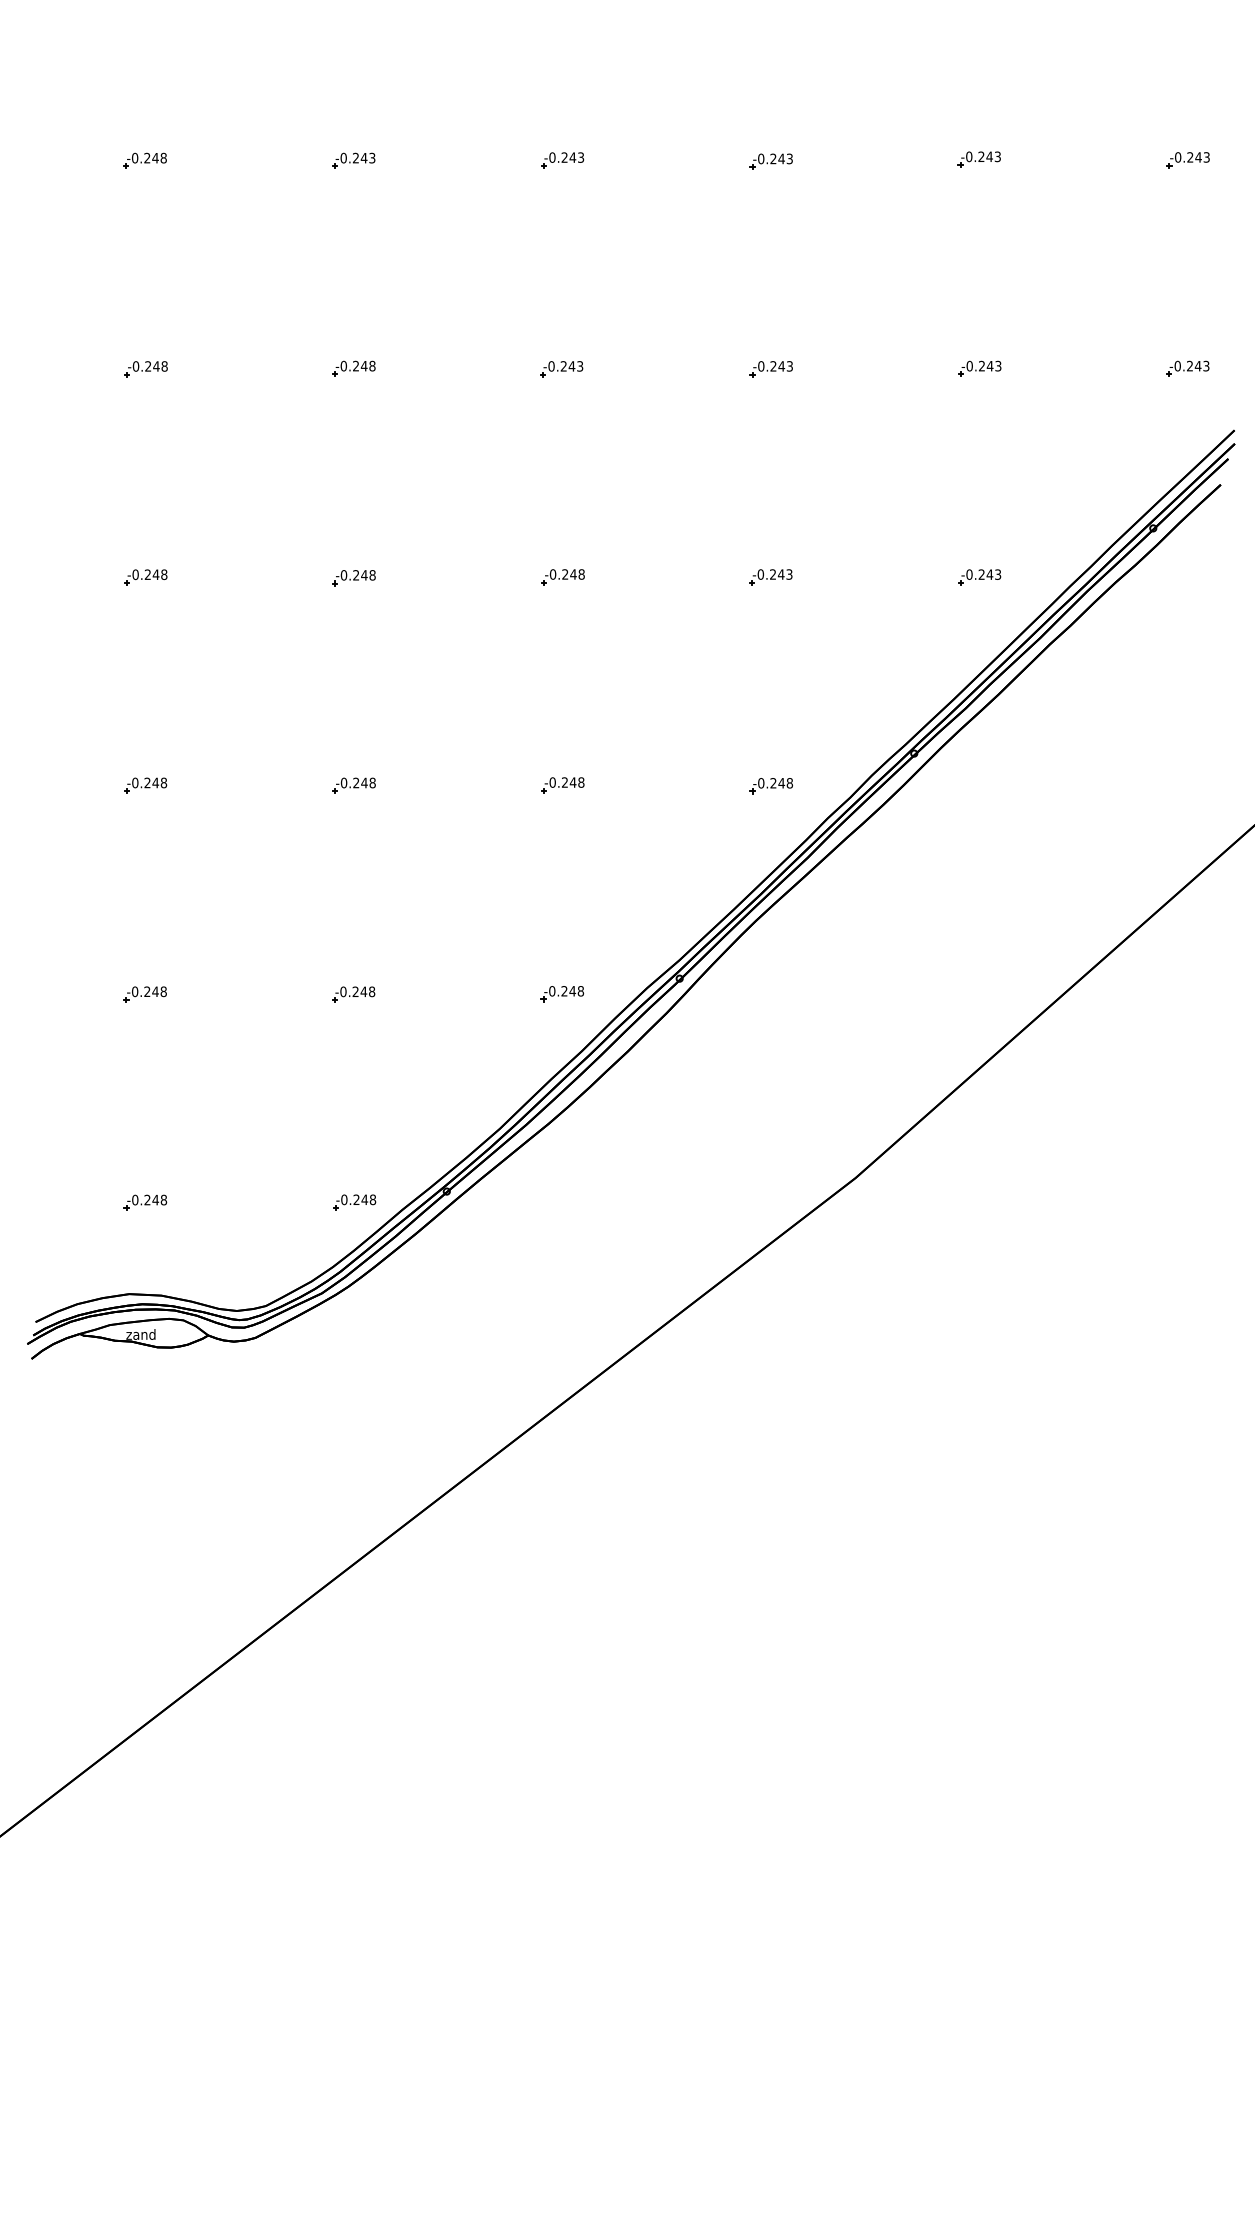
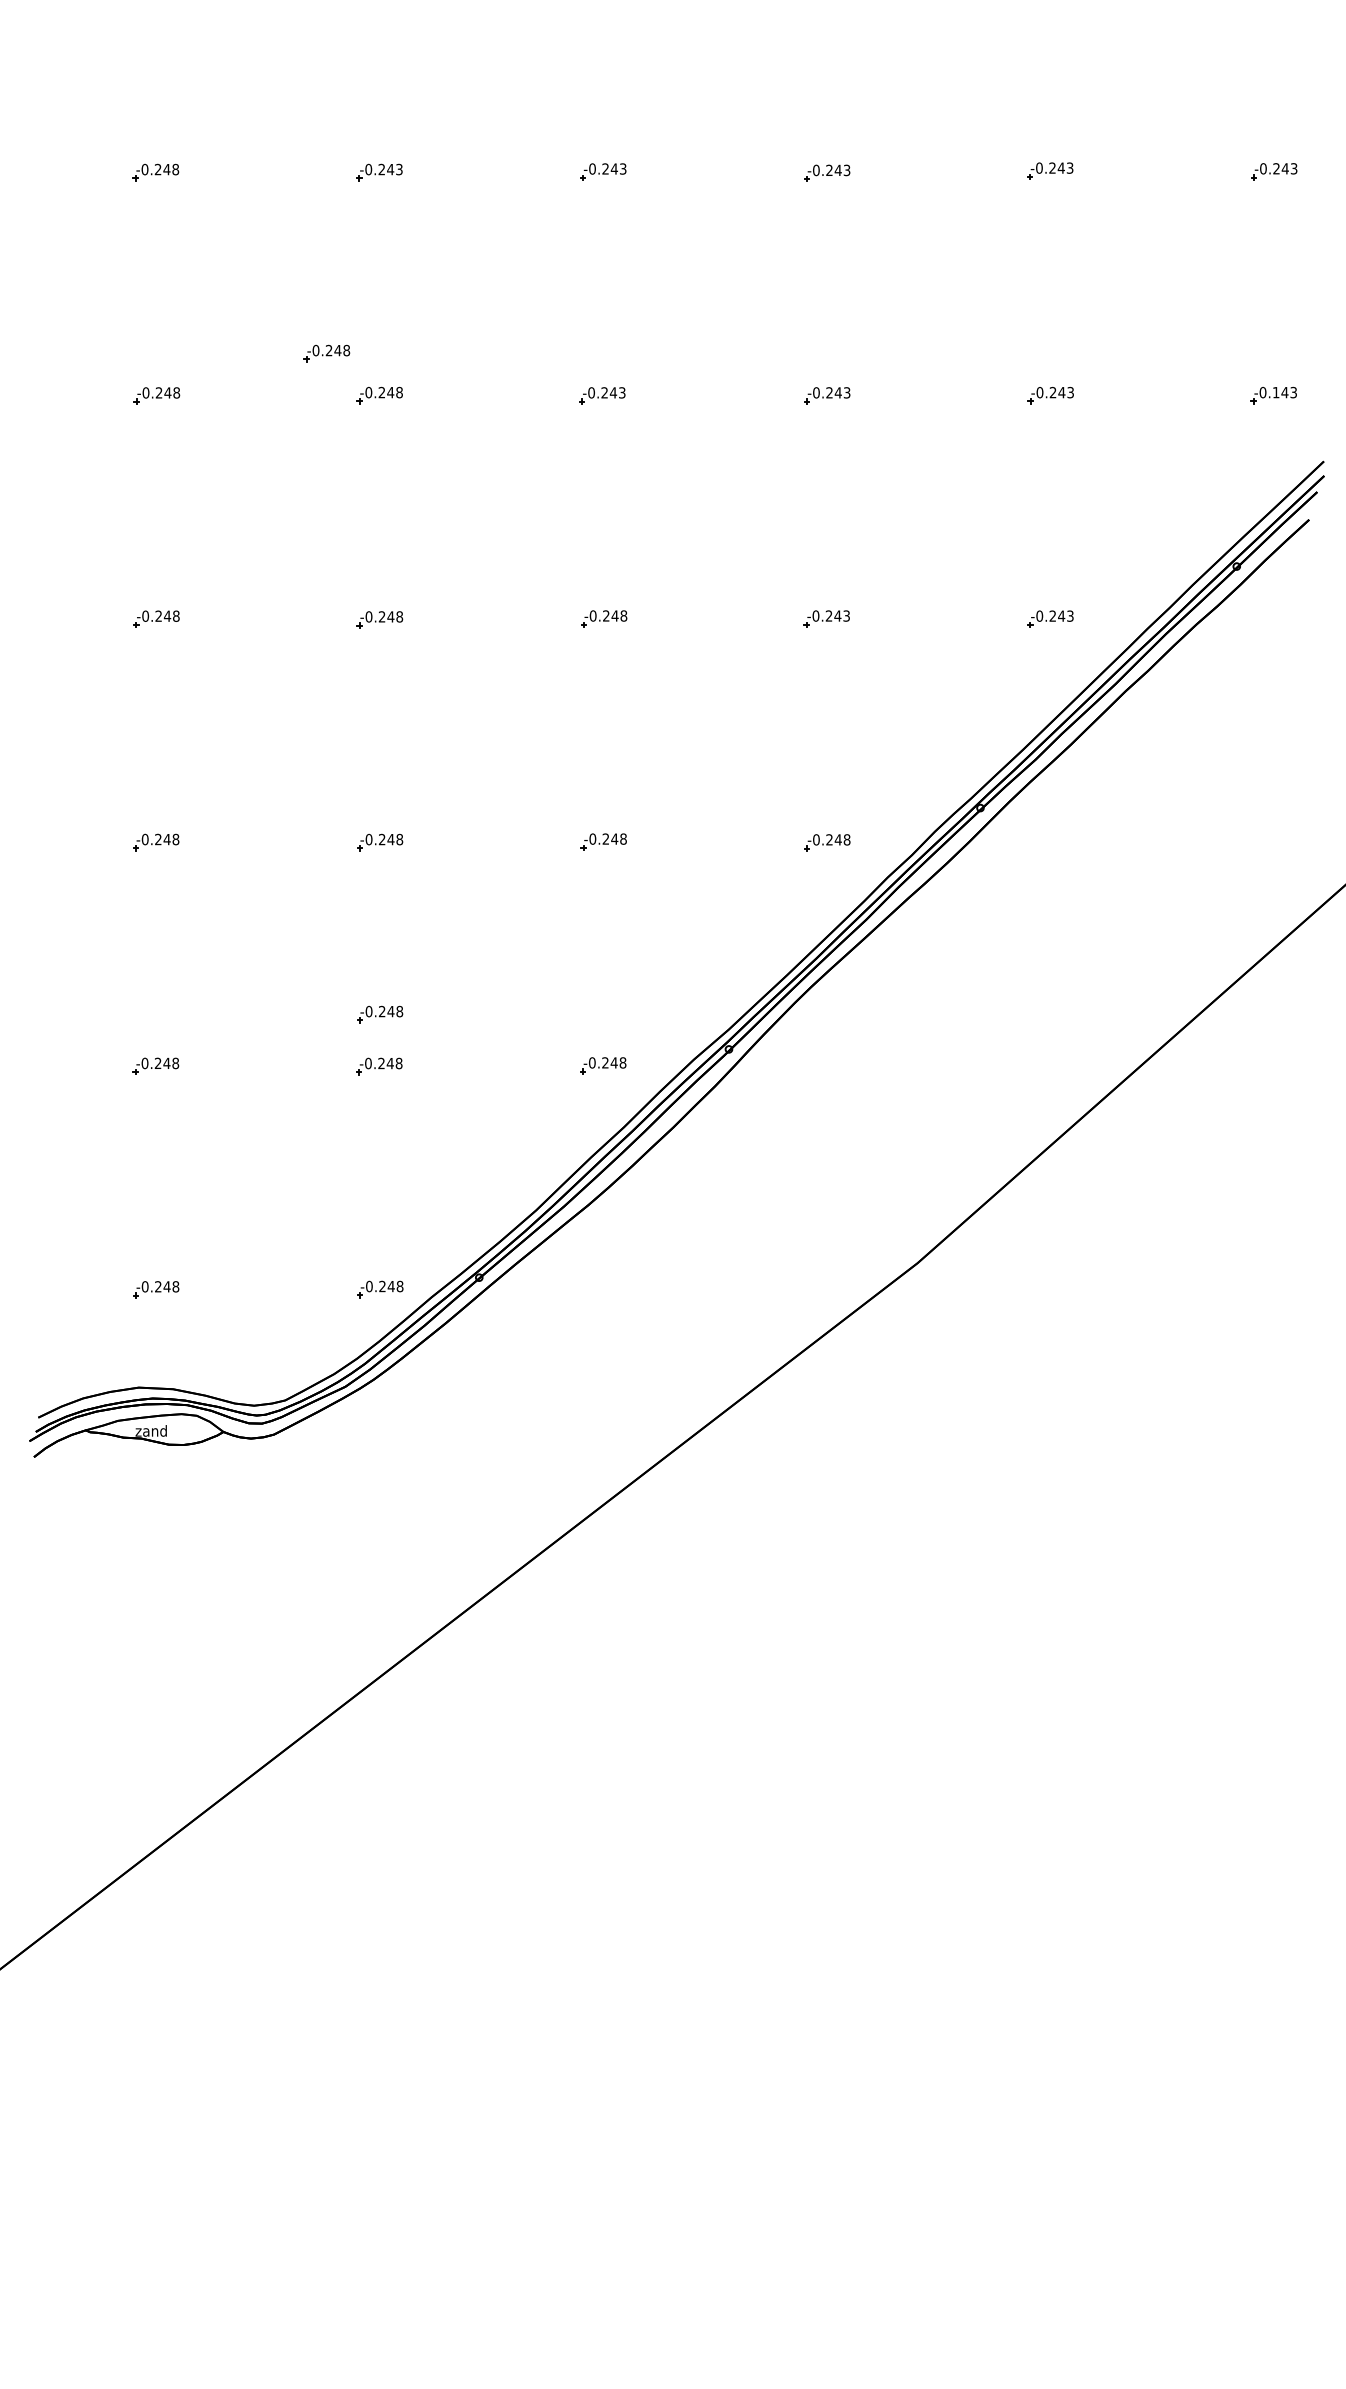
part: (304, 329) -> (326, 353), added
text: (1189, 366) -> (1275, 392), -0.243 -> -0.143
part: (354, 946) -> (380, 1014), added

